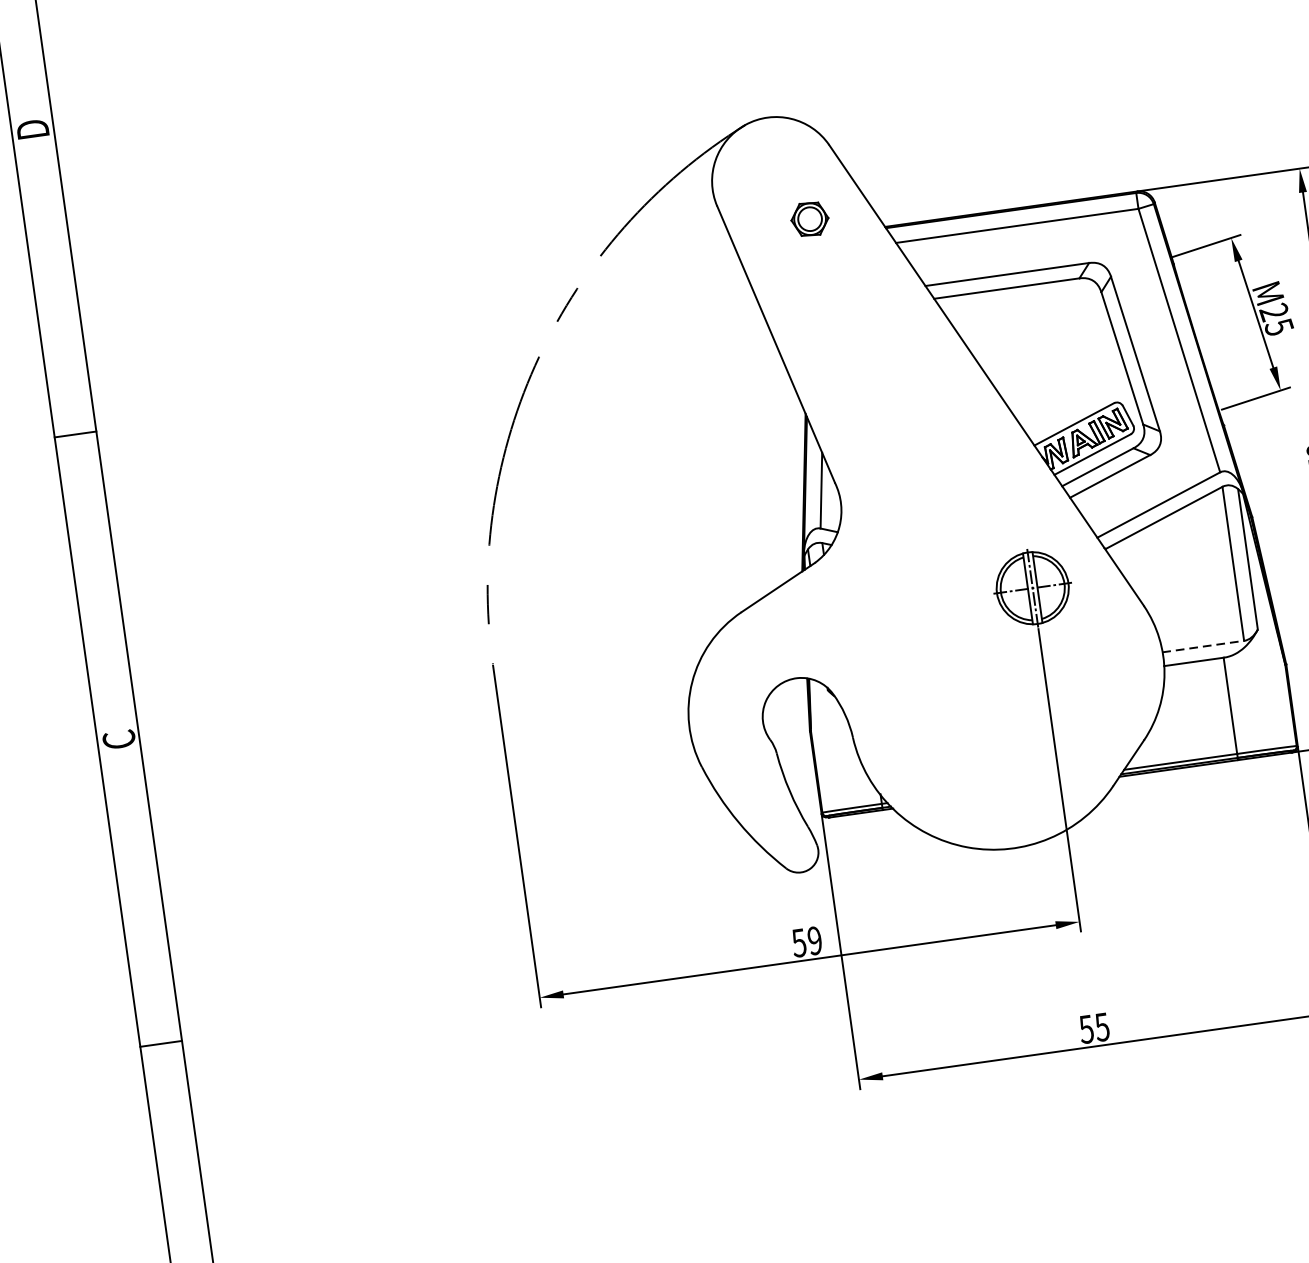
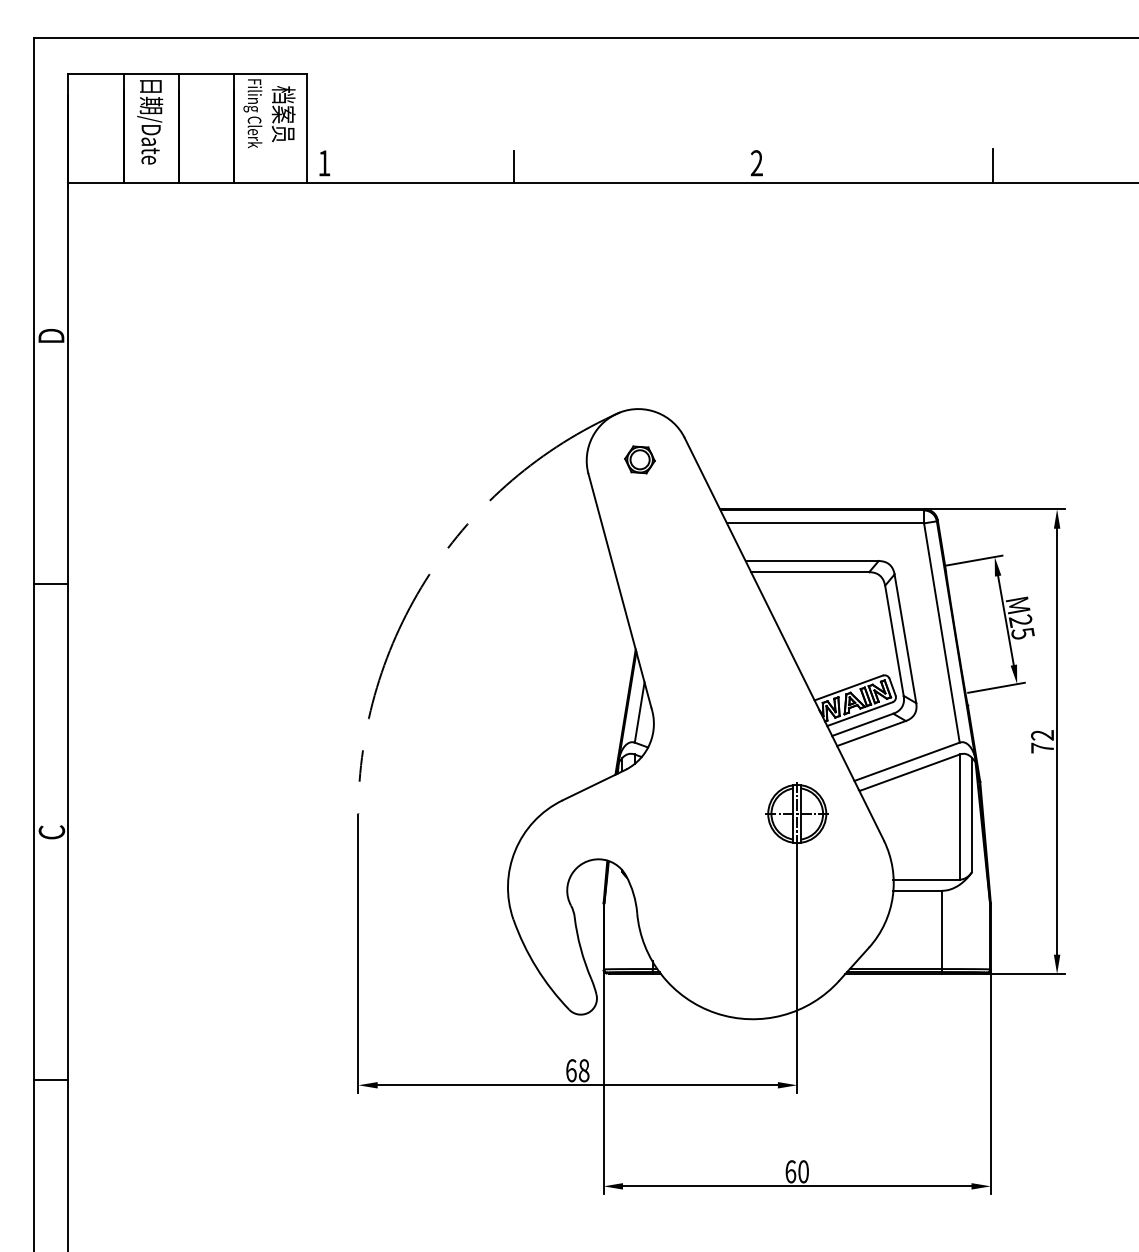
part: (809, 218) -> (639, 459), moved
line: (1204, 646) -> (927, 879), dashed -> solid
text: (806, 941) -> (577, 1070), 59 -> 68
text: (1093, 1028) -> (796, 1171), 55 -> 60

